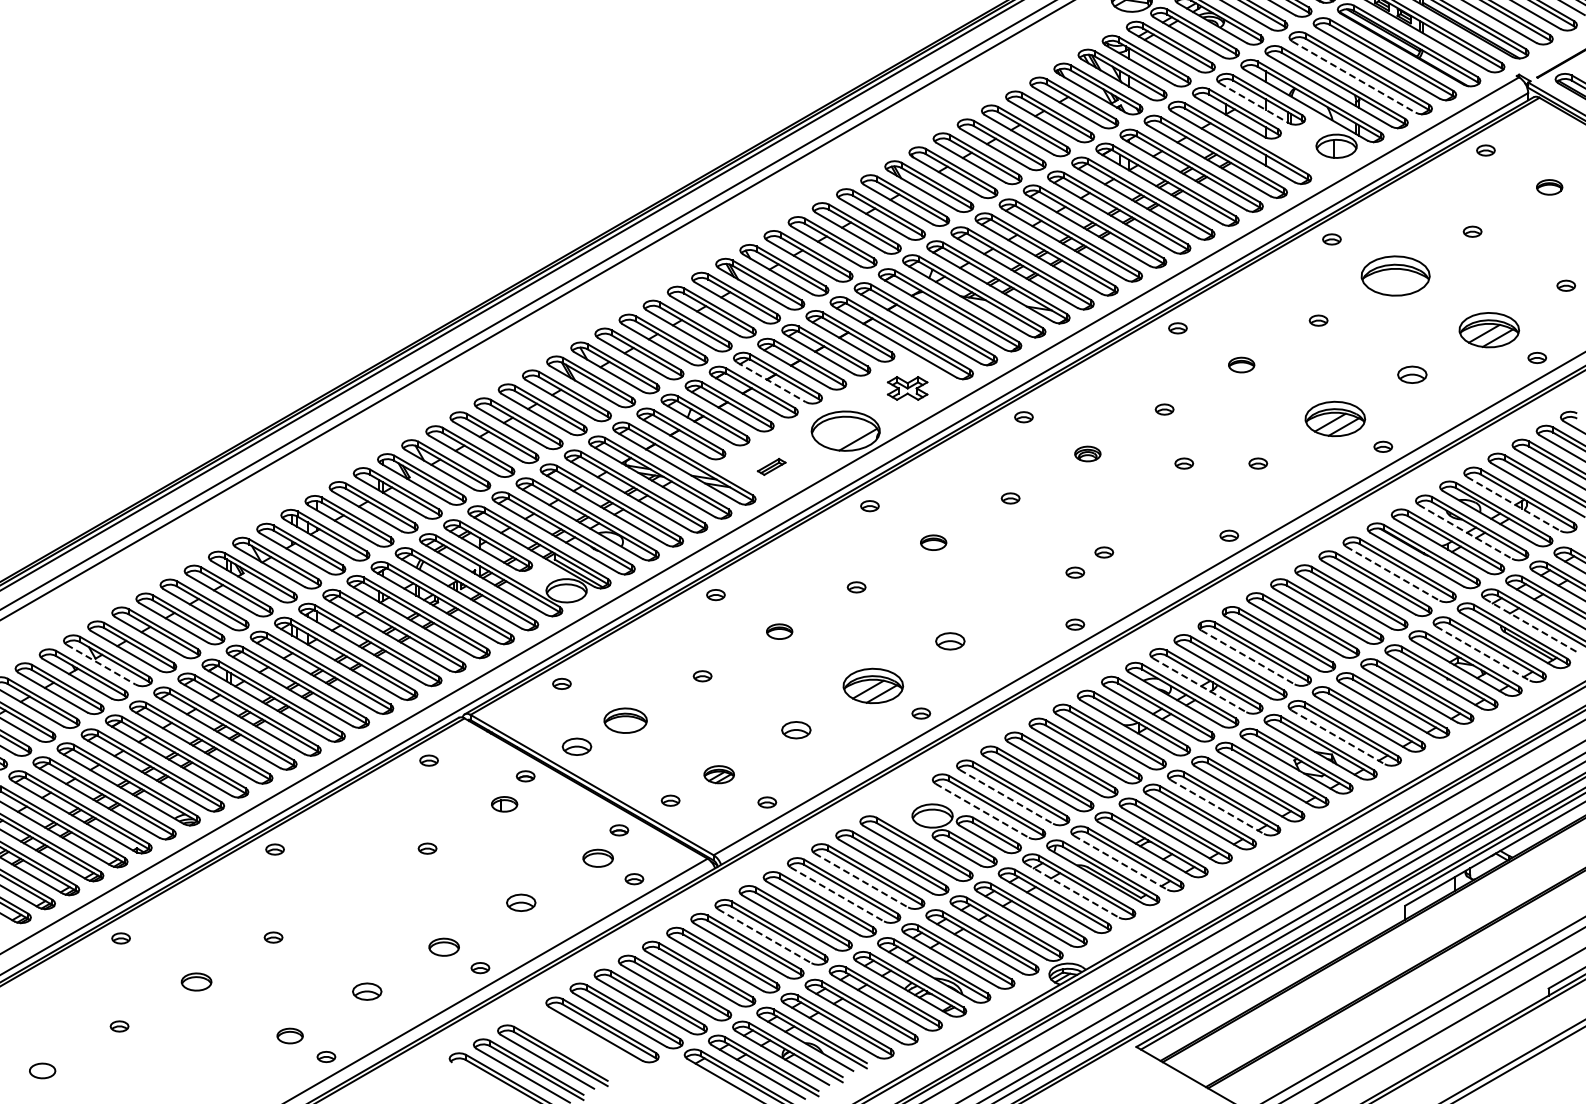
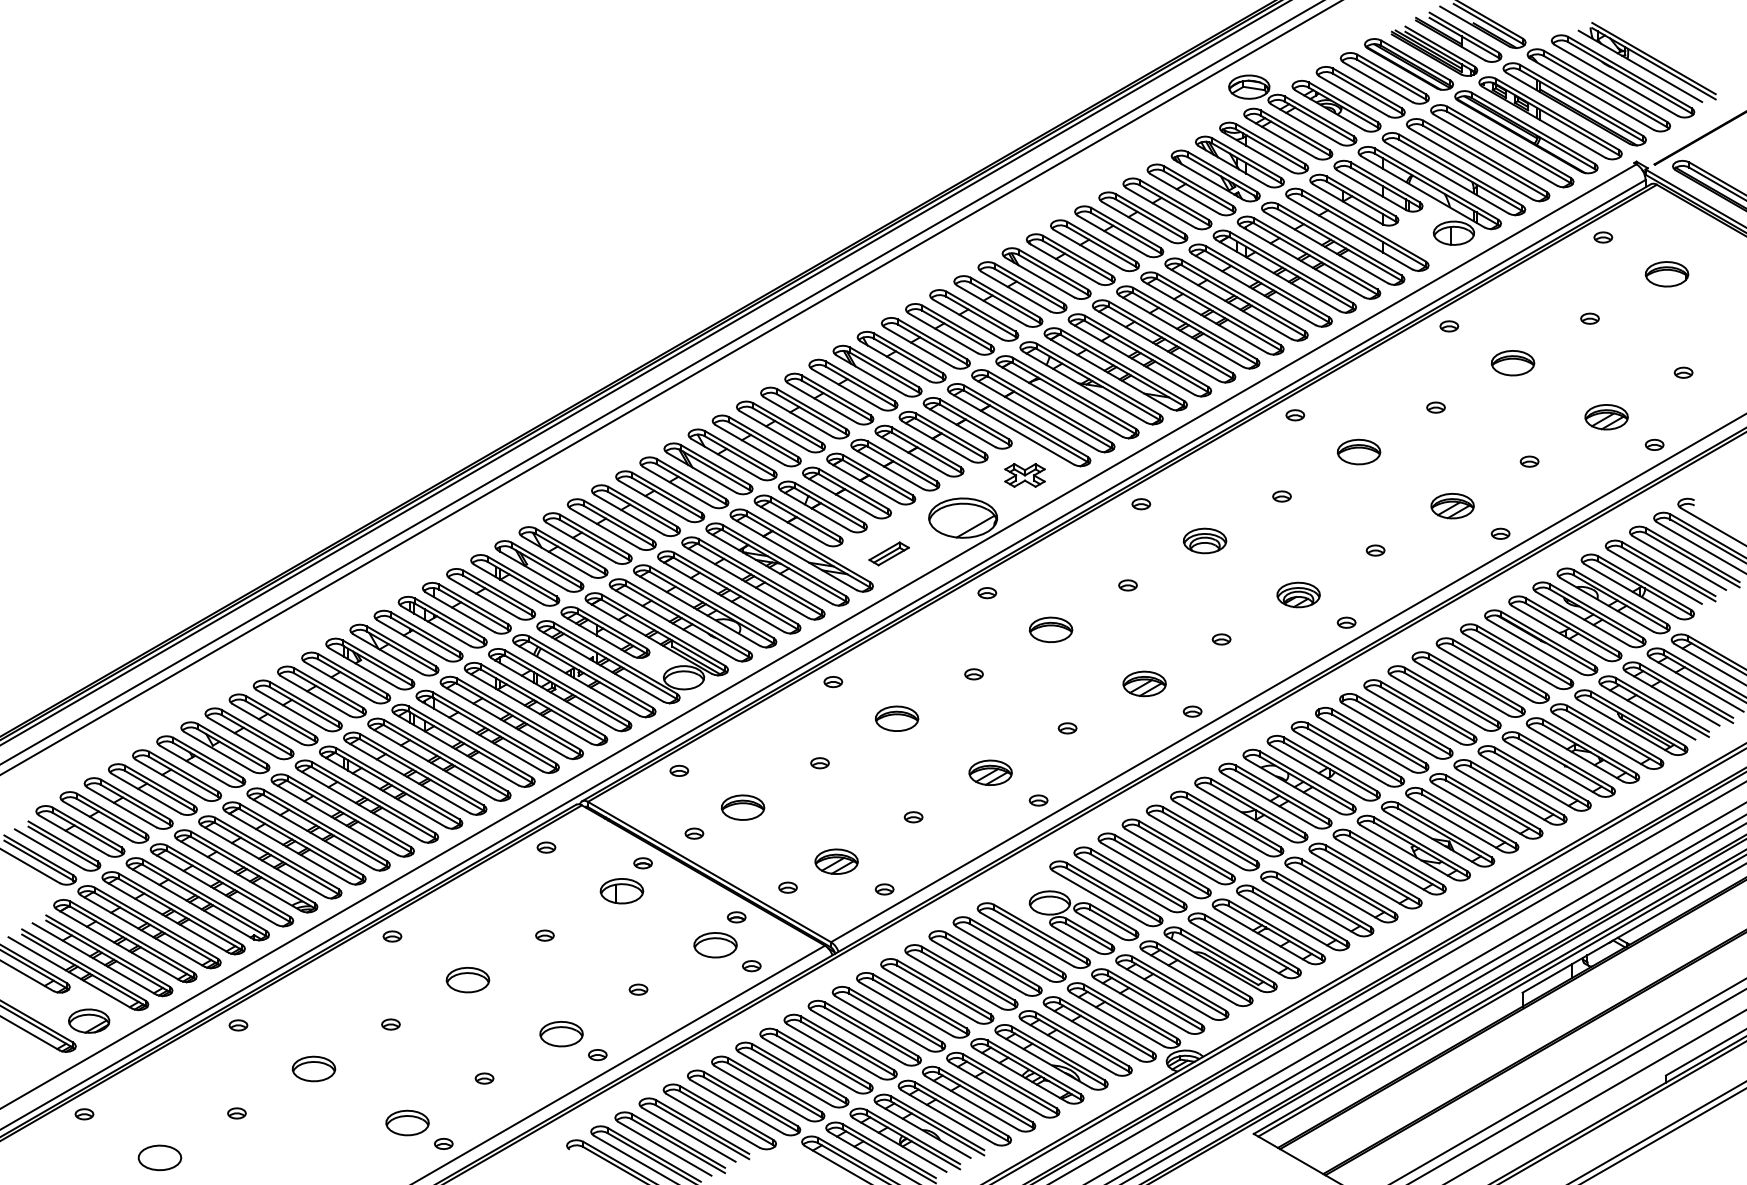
line: (1354, 77) -> (1471, 164), dashed -> solid
line: (1254, 103) -> (1371, 190), dashed -> solid
part: (1549, 187) -> (1666, 274), size x1.67
part: (1395, 276) -> (1512, 363), size x0.62
part: (1489, 330) -> (1606, 417), size x0.71
part: (1241, 364) -> (1358, 451), size x1.67
part: (1412, 374) -> (1529, 461), size x0.62
line: (771, 382) -> (888, 469), dashed -> solid
part: (1335, 419) -> (1452, 506), size x0.71
part: (1088, 453) -> (1205, 540), size x1.67
part: (1184, 463) -> (1301, 550), removed
part: (771, 466) -> (888, 553), size x1.43
line: (1514, 503) -> (1631, 590), dashed -> solid
part: (1181, 507) -> (1298, 594), added
line: (1465, 531) -> (1582, 618), dashed -> solid
part: (933, 542) -> (1050, 629), size x1.67
part: (1075, 572) -> (1192, 659), removed
line: (1393, 573) -> (1510, 660), dashed -> solid
part: (1027, 596) -> (1144, 683), added
line: (1531, 625) -> (1648, 712), dashed -> solid
part: (779, 631) -> (896, 718), size x1.67
part: (950, 641) -> (1067, 728), size x0.62
line: (1483, 653) -> (1600, 740), dashed -> solid
line: (1248, 657) -> (1365, 744), dashed -> solid
line: (101, 664) -> (218, 751), dashed -> solid
part: (873, 685) -> (990, 772), size x0.71
line: (1200, 685) -> (1317, 772), dashed -> solid
part: (796, 730) -> (913, 817), size x0.62
line: (1338, 737) -> (1455, 824), dashed -> solid
part: (577, 746) -> (694, 833), size x0.62
part: (719, 774) -> (836, 861), size x1.43
line: (1006, 796) -> (1123, 883), dashed -> solid
part: (504, 804) -> (621, 891), size x1.67
line: (1217, 806) -> (1334, 893), dashed -> solid
line: (982, 810) -> (1099, 897), dashed -> solid
part: (598, 858) -> (715, 945), size x1.43
line: (1121, 862) -> (1238, 949), dashed -> solid
line: (861, 880) -> (978, 967), dashed -> solid
line: (1072, 890) -> (1189, 977), dashed -> solid
part: (350, 892) -> (467, 979), added
line: (837, 894) -> (954, 981), dashed -> solid
part: (521, 902) -> (638, 989), size x0.62
line: (765, 936) -> (882, 1023), dashed -> solid
part: (444, 947) -> (561, 1034), size x1.43
part: (196, 981) -> (313, 1068), size x1.43
part: (367, 991) -> (484, 1078), size x0.62
part: (290, 1035) -> (407, 1122), size x1.67
part: (577, 1042) -> (694, 1129), added
part: (42, 1070) -> (159, 1157), size x1.67

